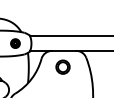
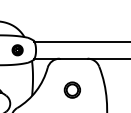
circle: (62, 66) -> (71, 89), moved

